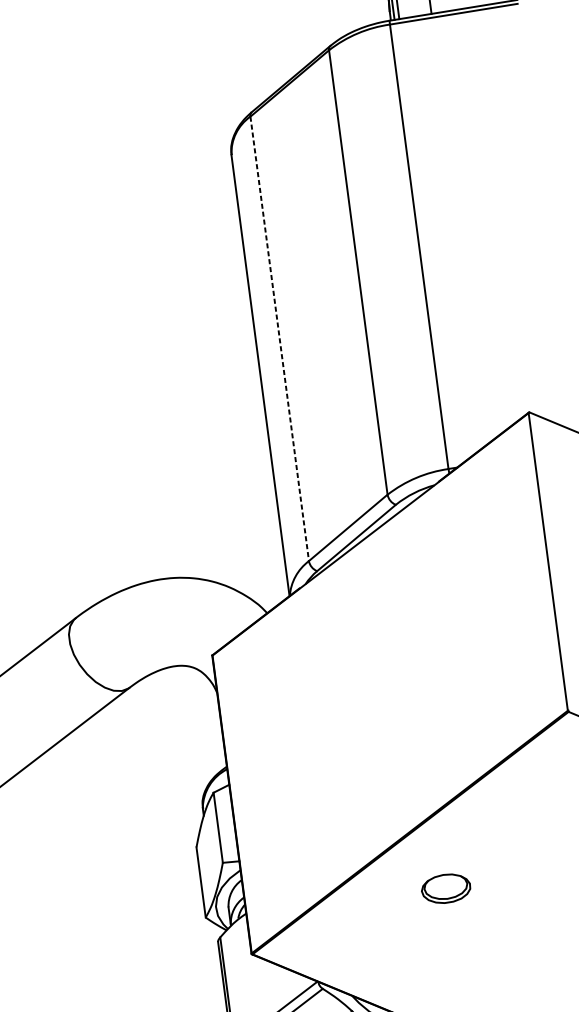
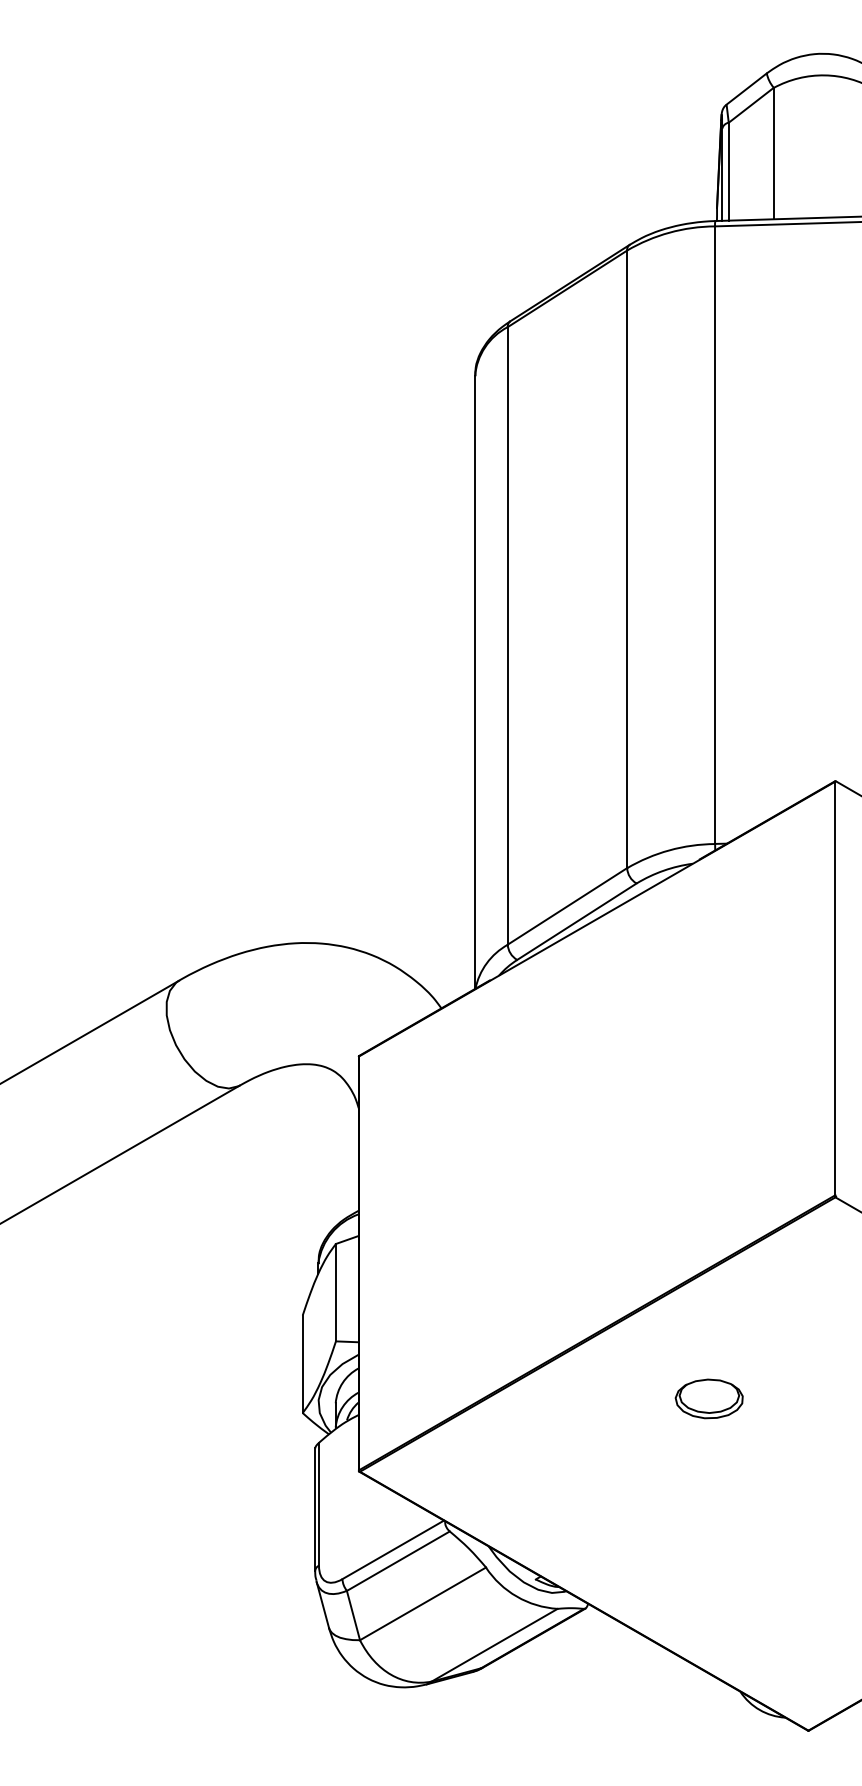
line: (279, 338) -> (507, 635), dashed -> solid
part: (445, 888) -> (708, 1398), moved

